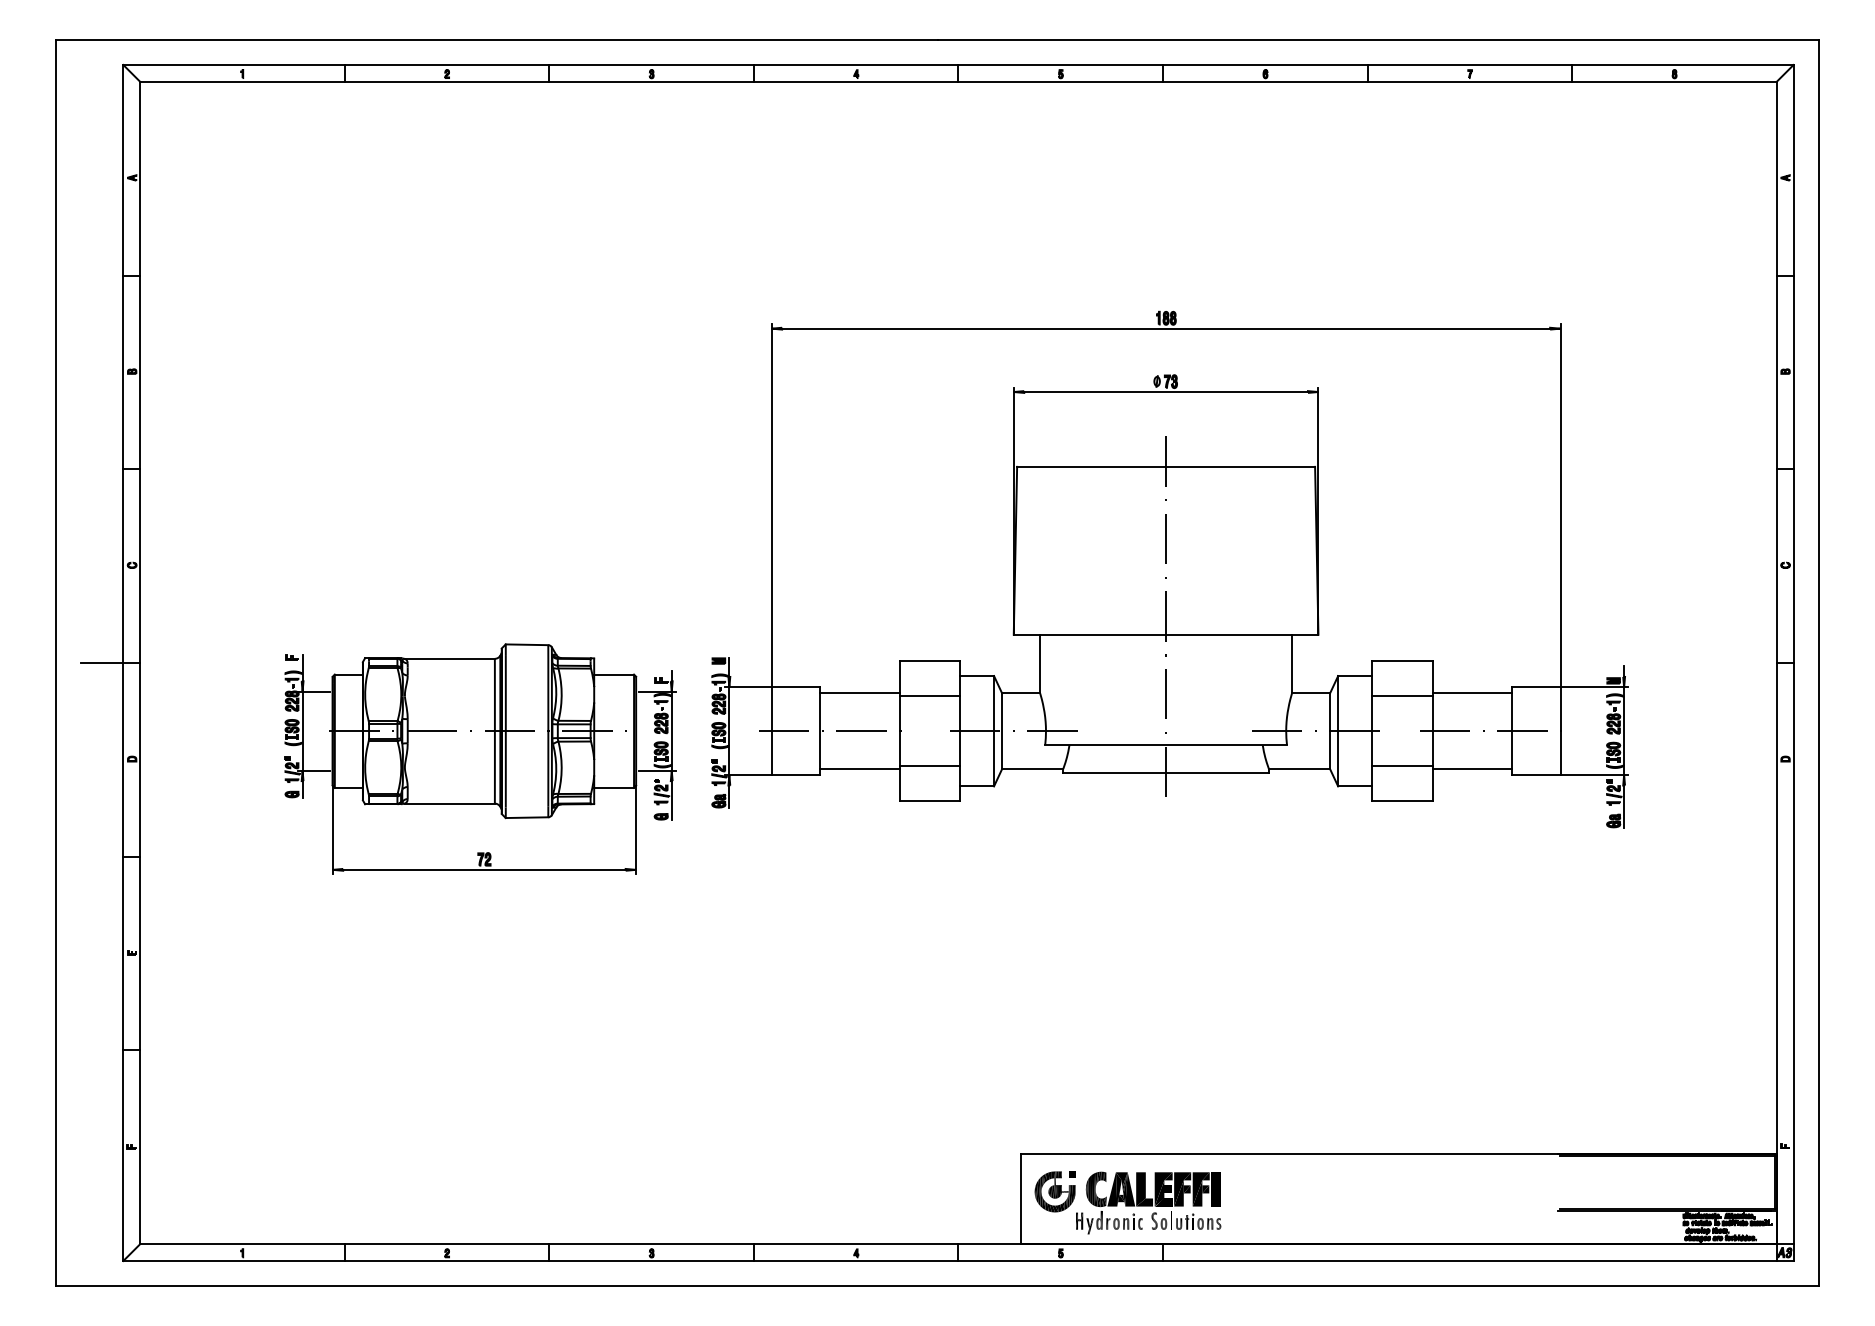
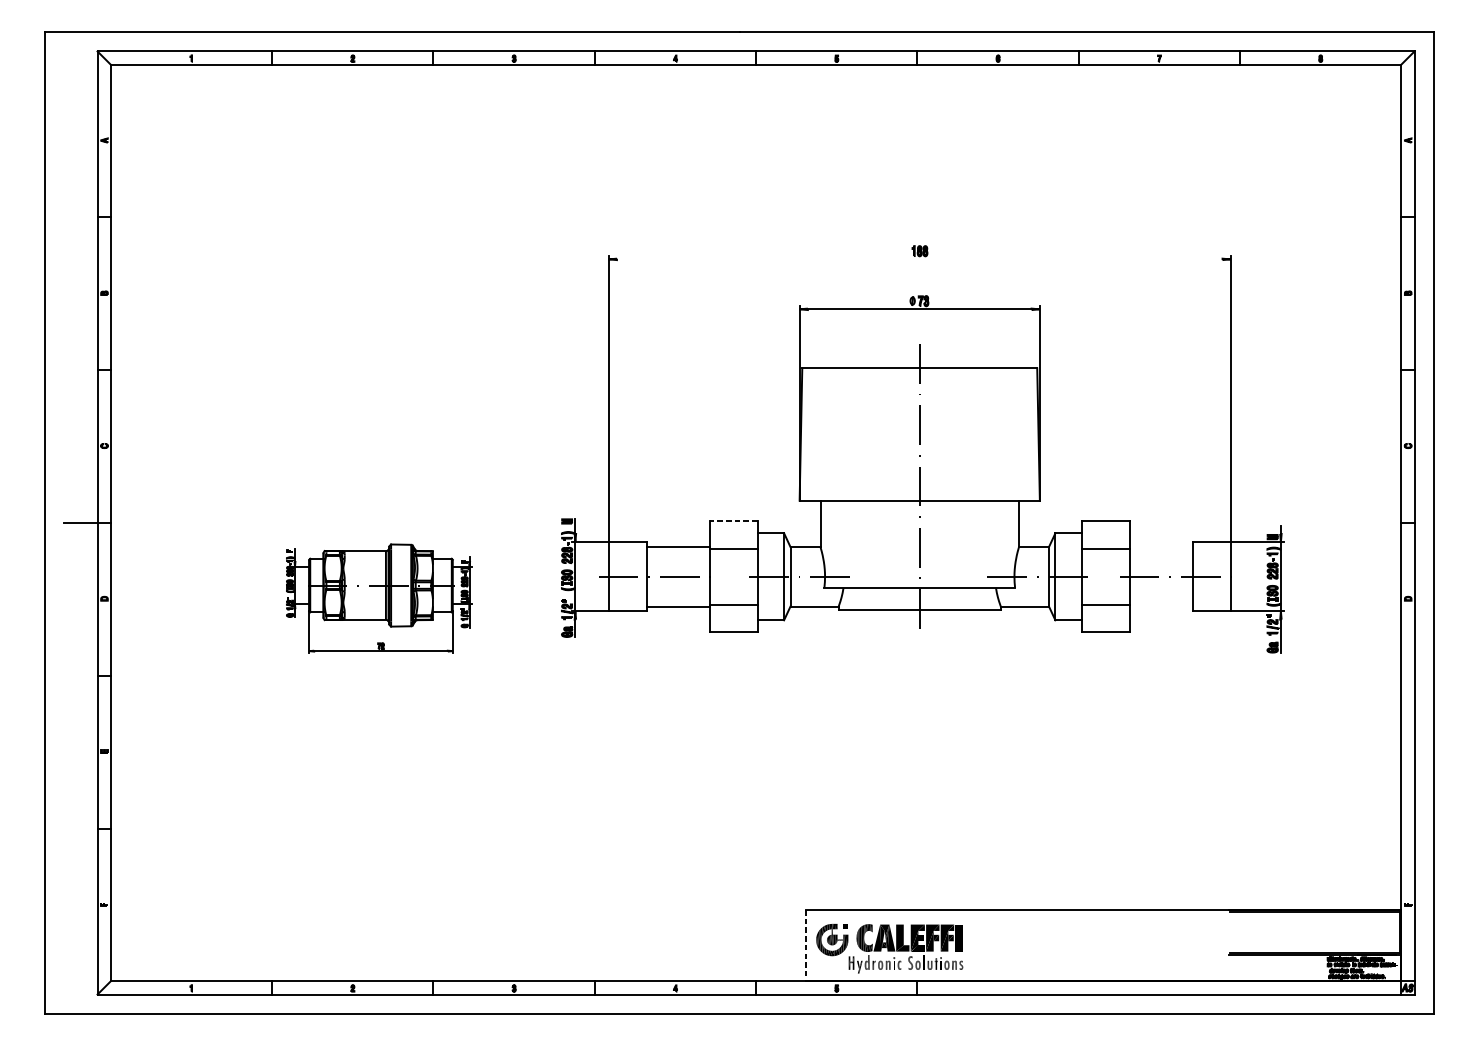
line: (1166, 328) -> (920, 259), removed
line: (929, 660) -> (733, 521), solid -> dashed
line: (1472, 693) -> (1161, 547), removed
part: (480, 758) -> (379, 598), size x0.6
line: (1472, 769) -> (1161, 606), removed
line: (1021, 1199) -> (805, 946), solid -> dashed

